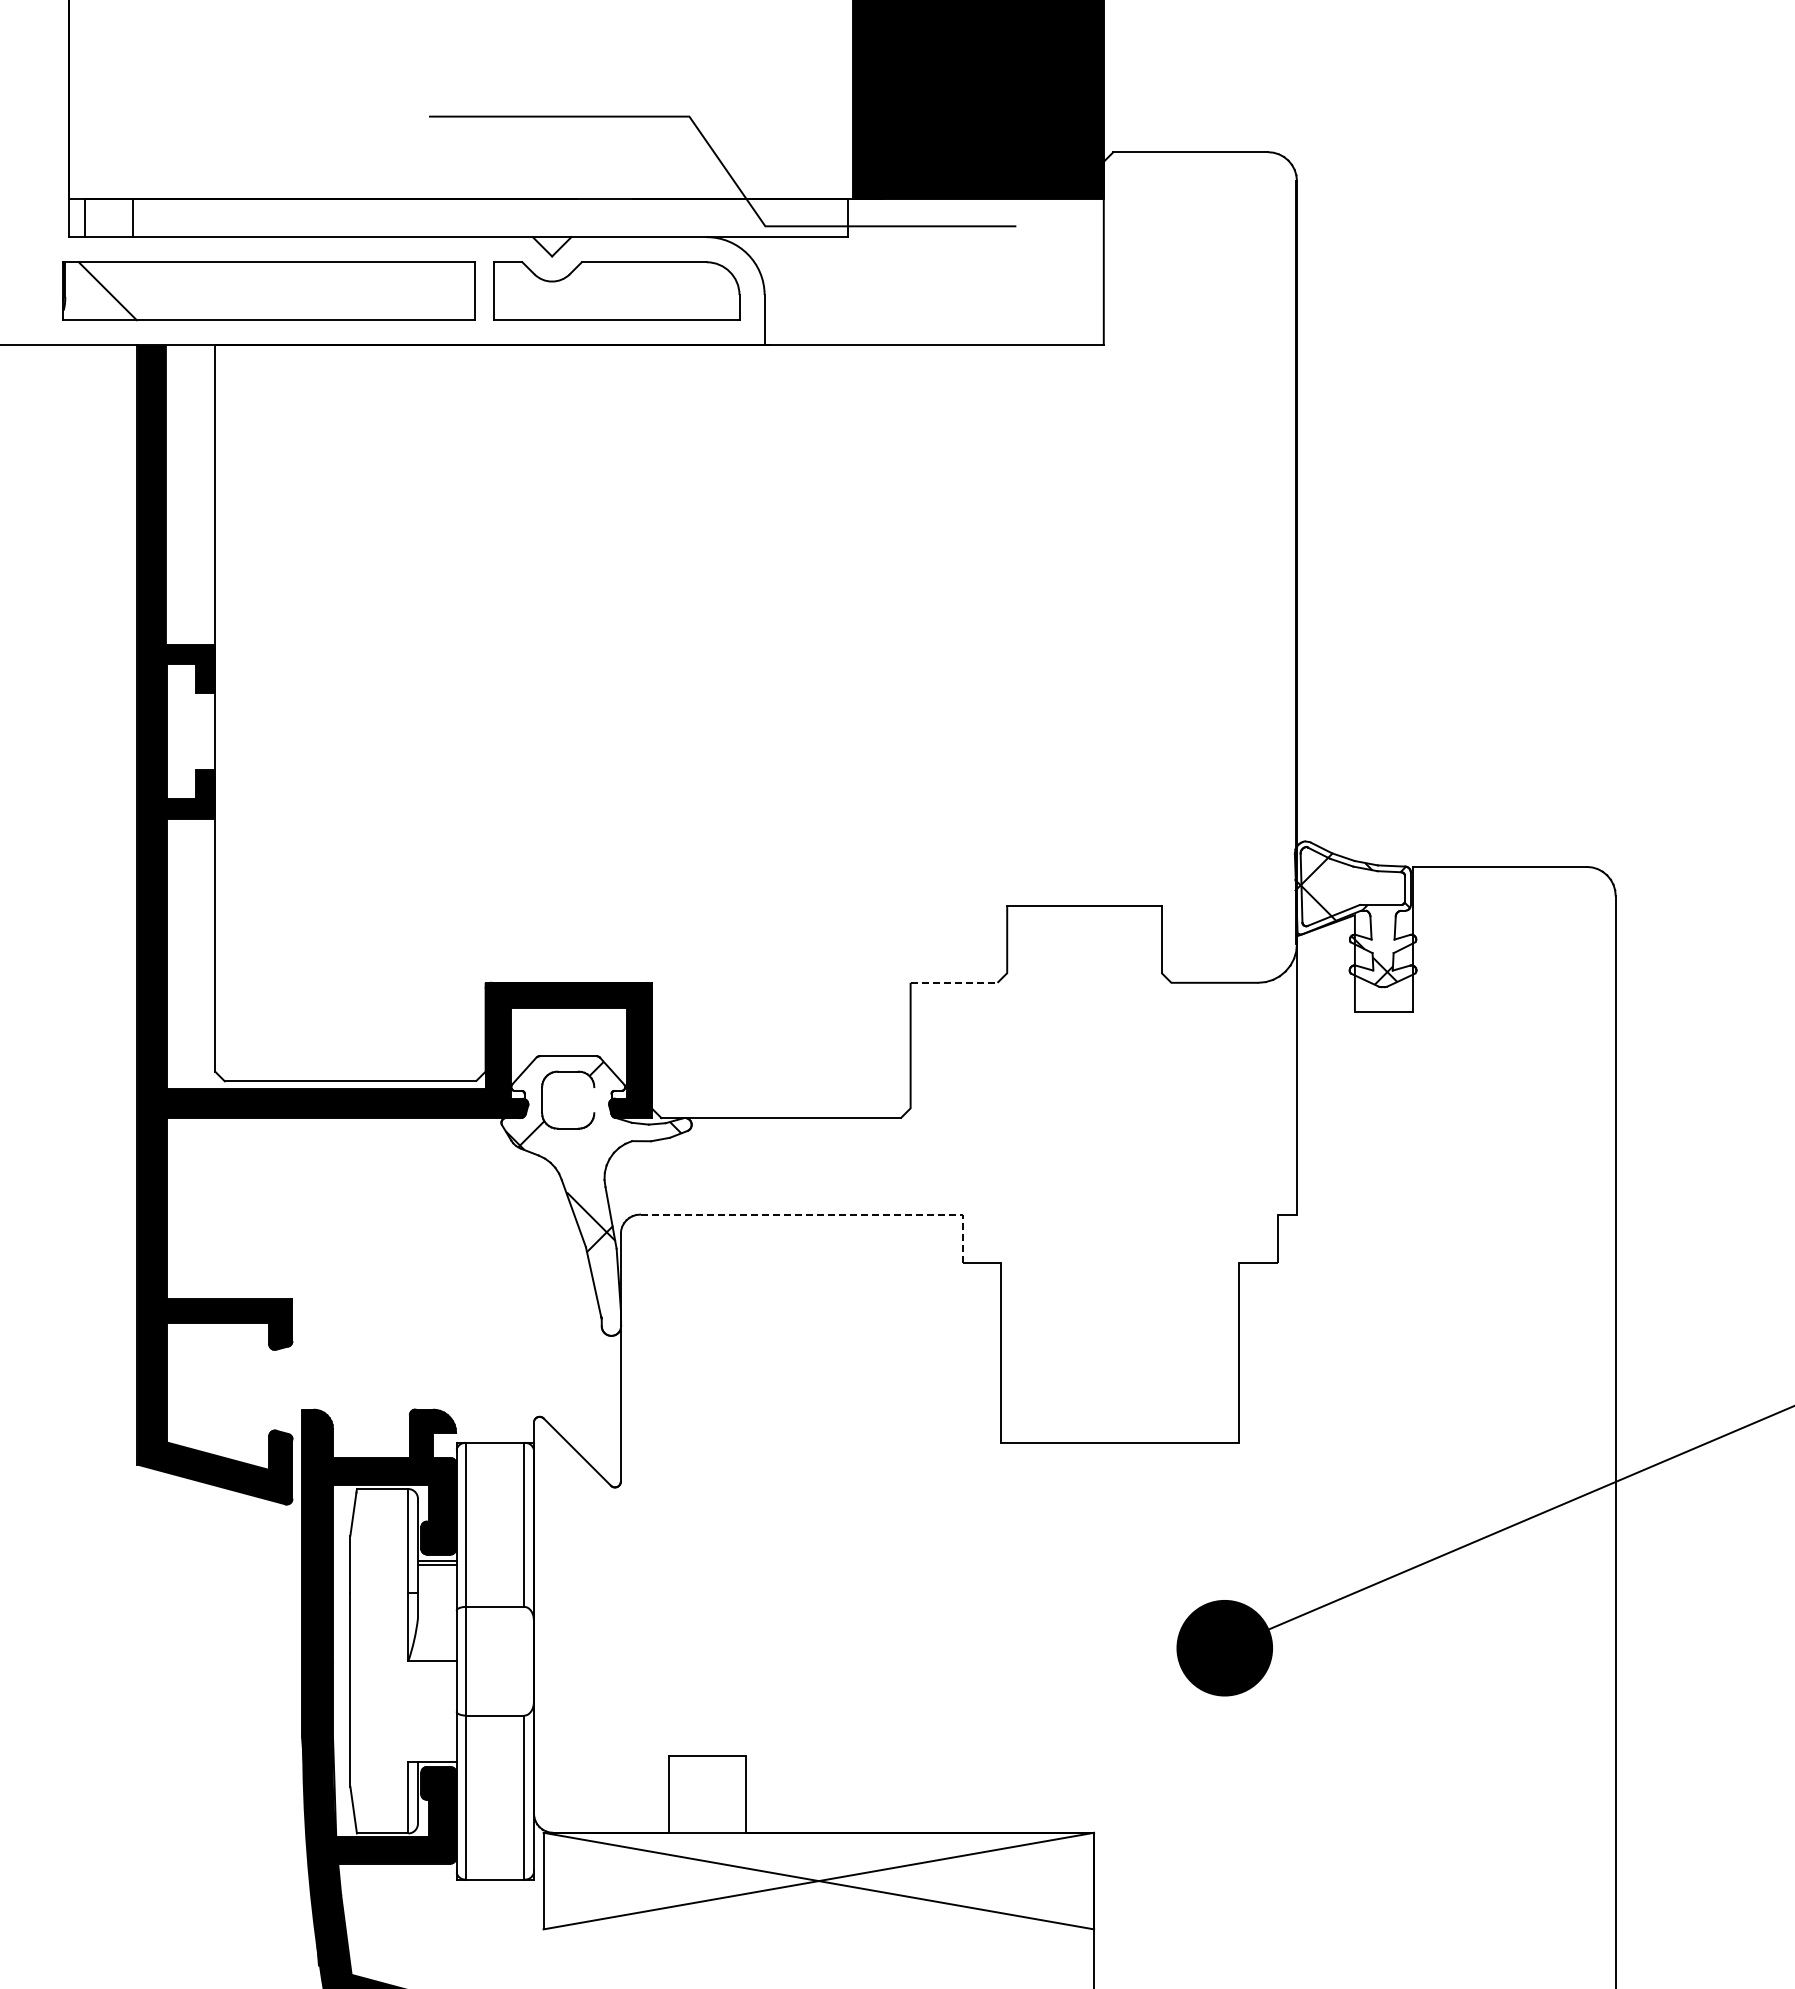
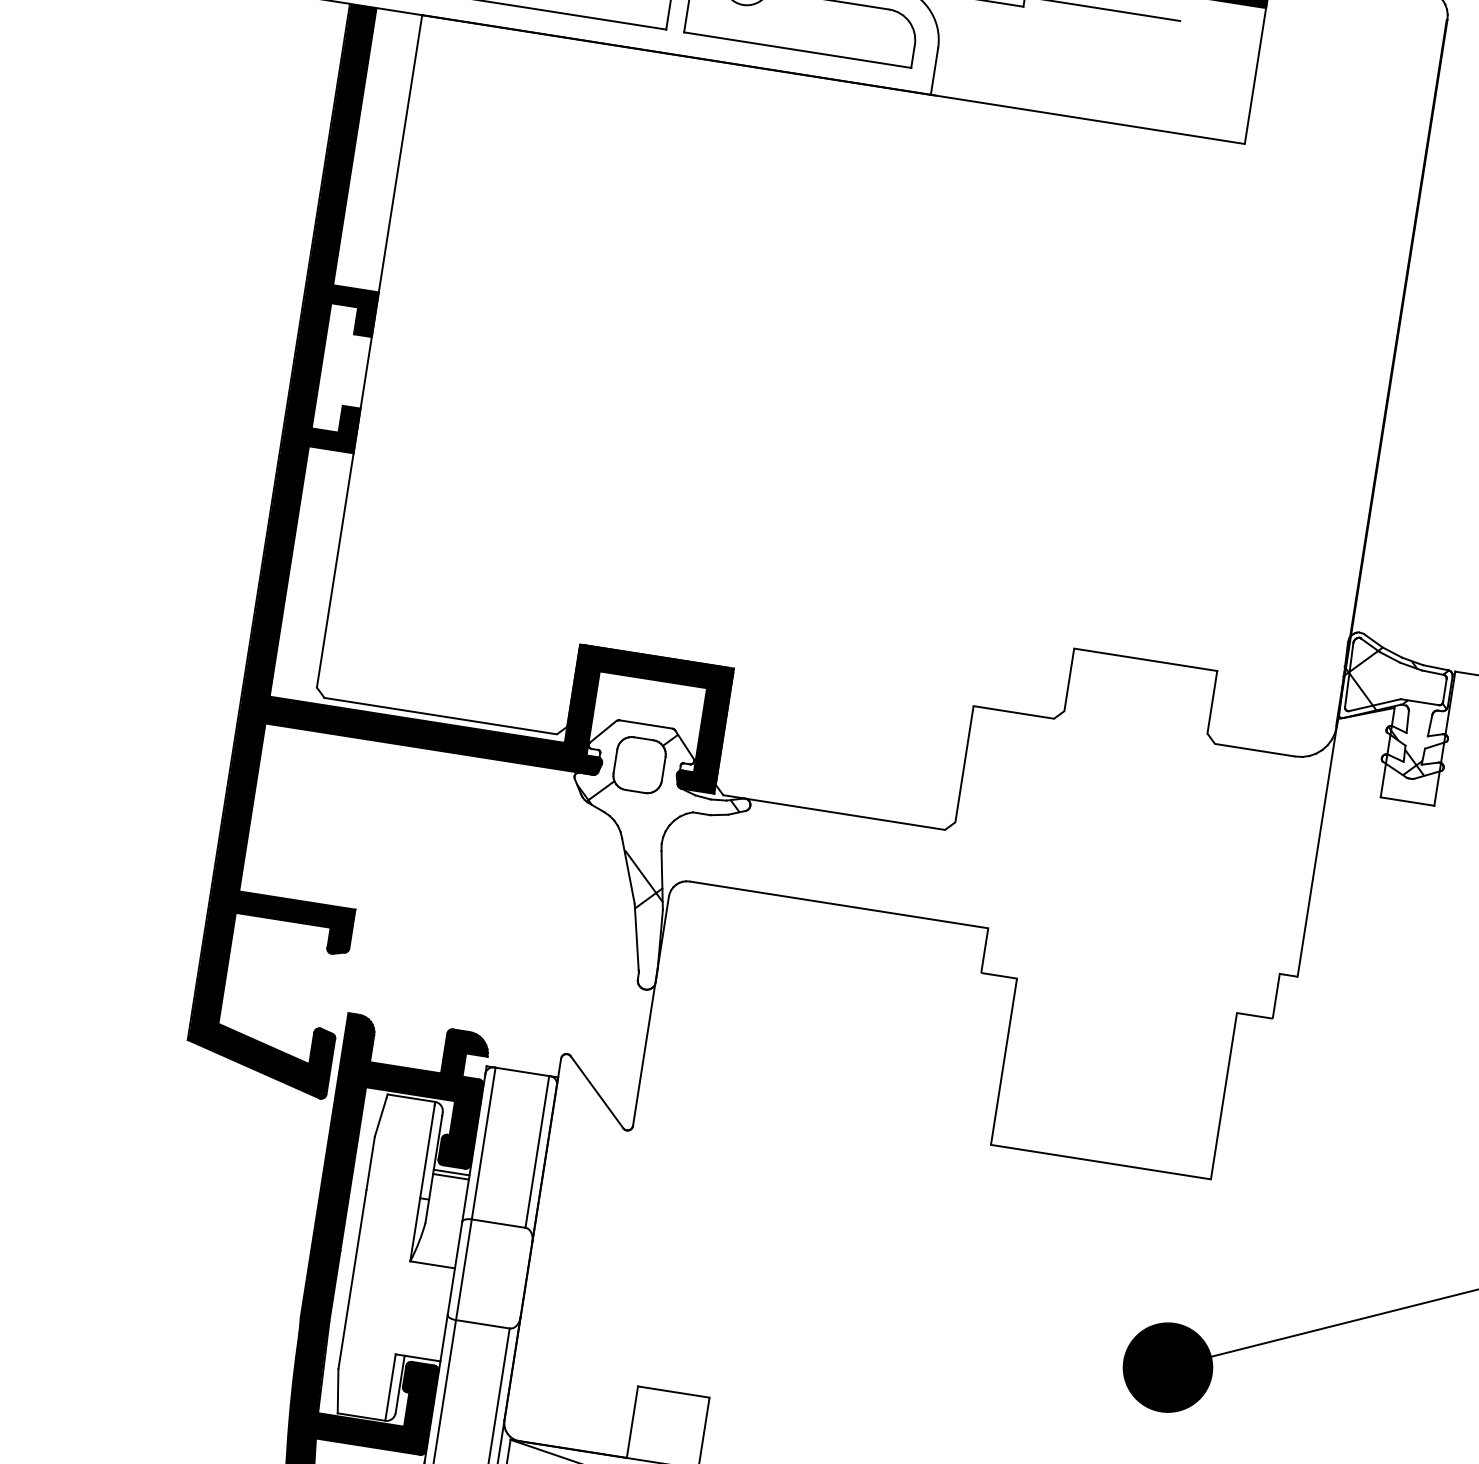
line: (954, 982) -> (1014, 712), dashed -> solid
line: (594, 1100) -> (663, 769), added
line: (825, 1214) -> (861, 908), dashed -> solid

